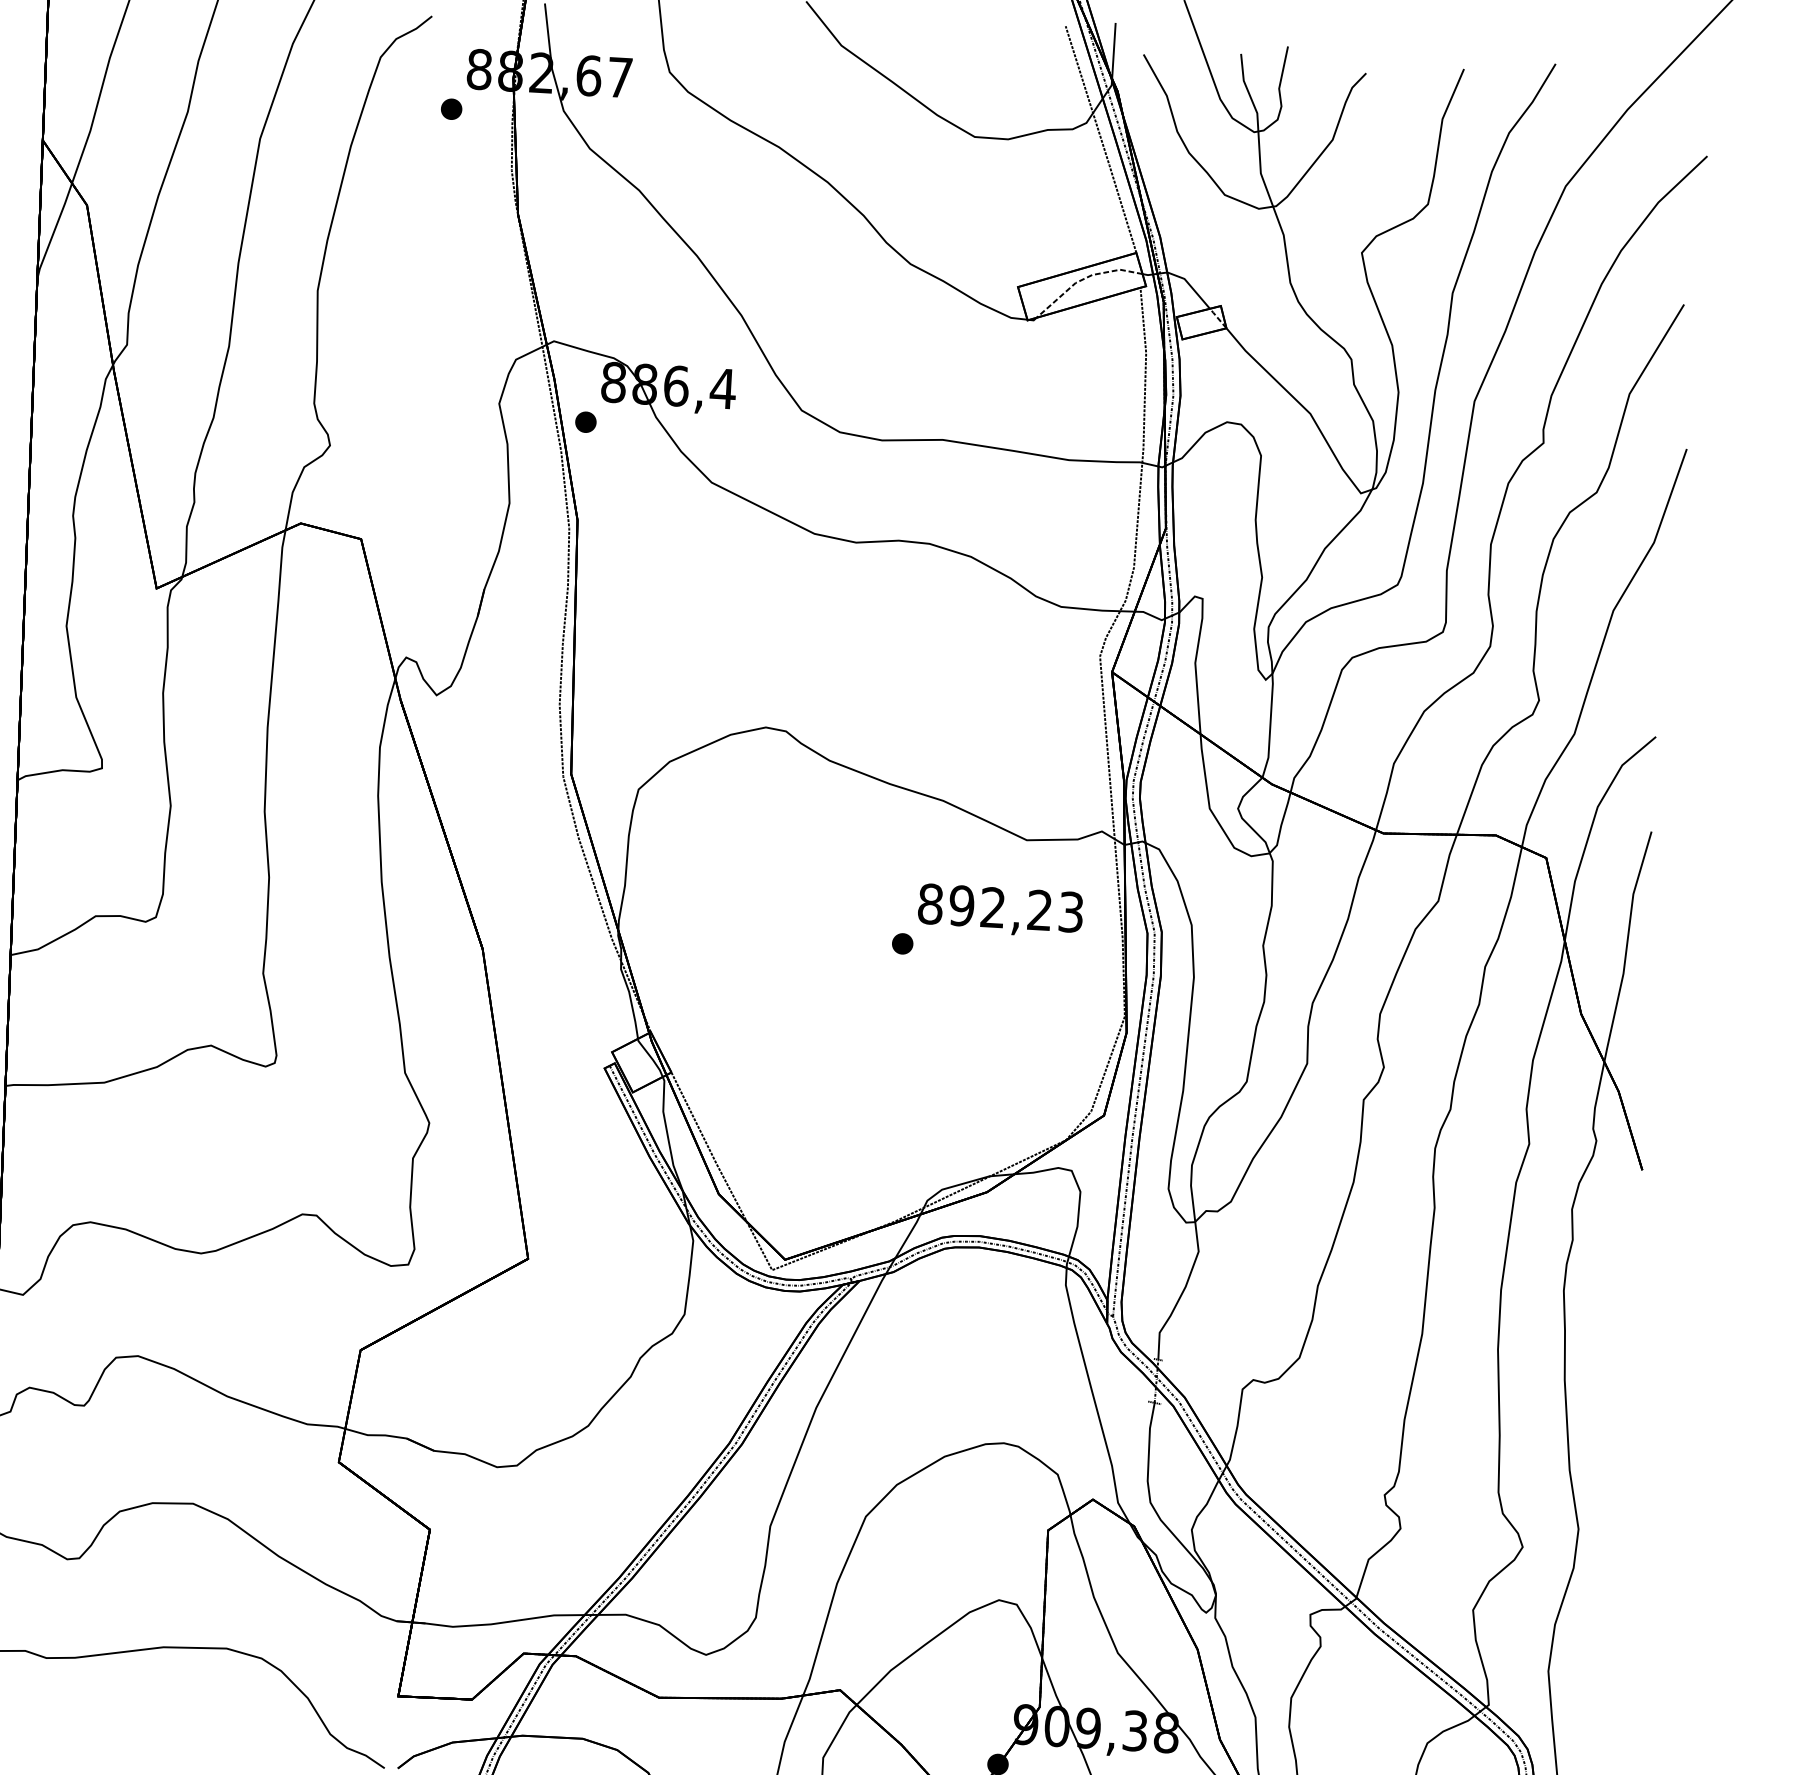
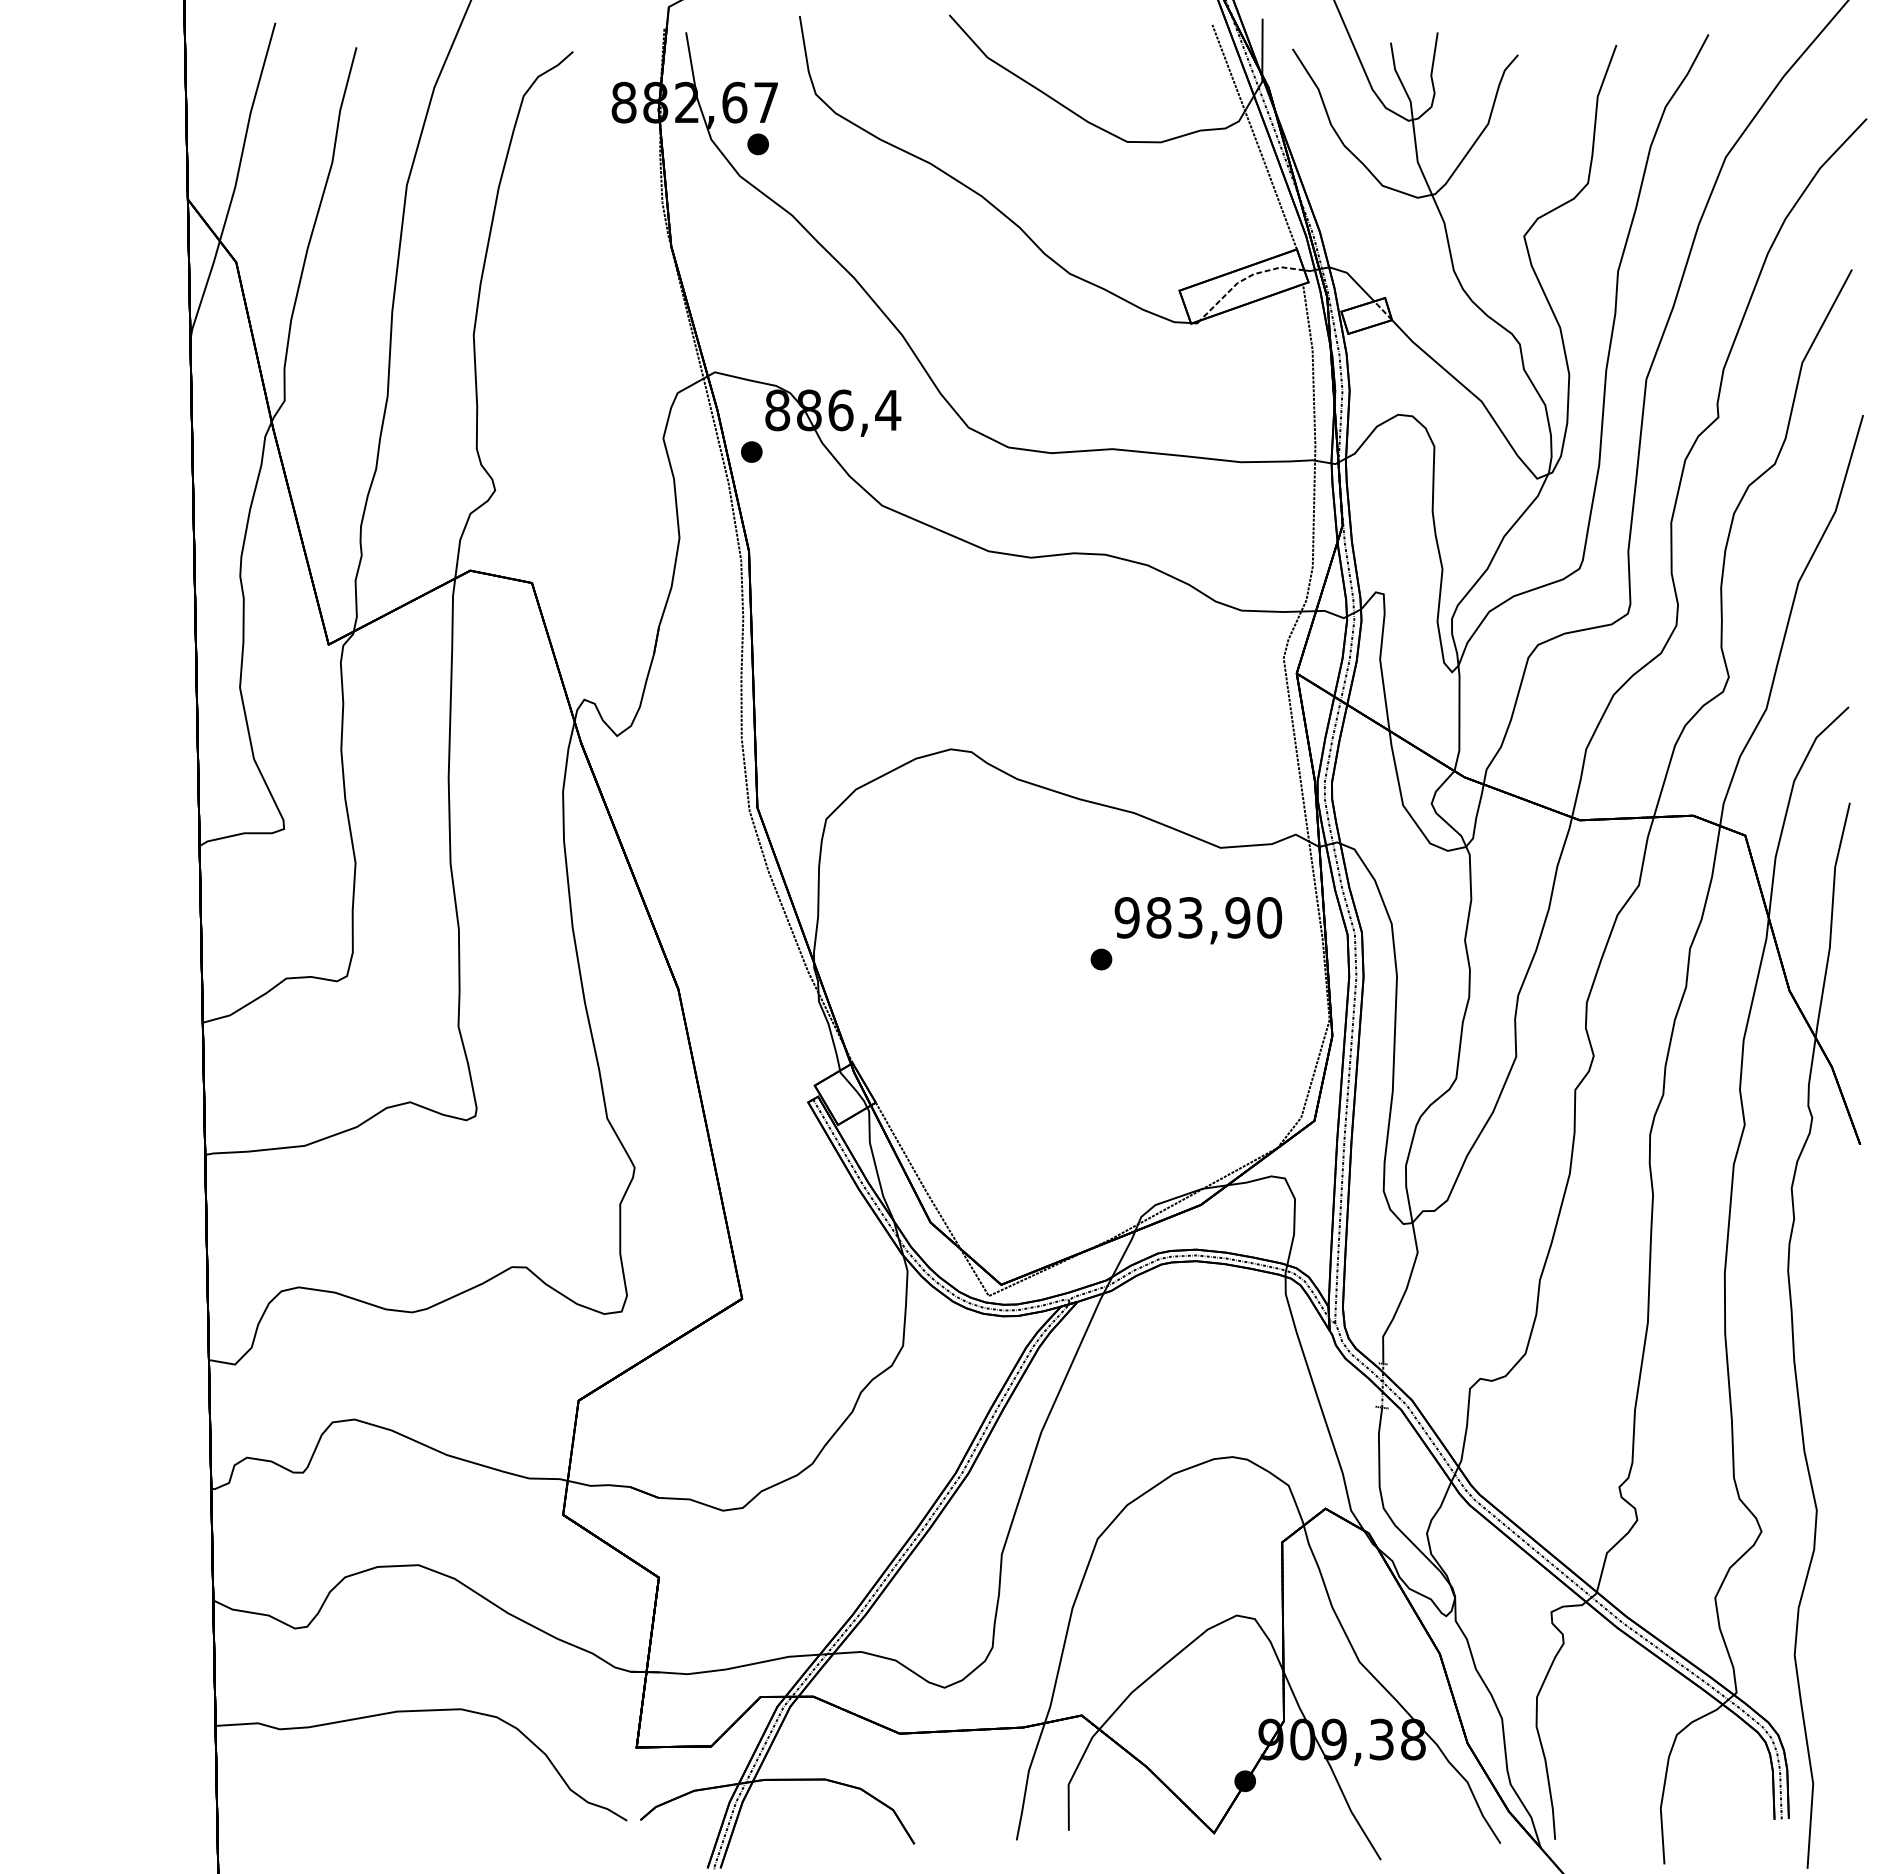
part: (450, 109) -> (757, 144), moved
text: (1001, 907) -> (1198, 917), 892,23 -> 983,90

